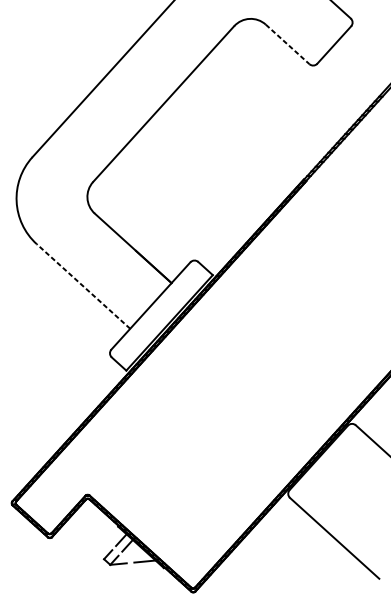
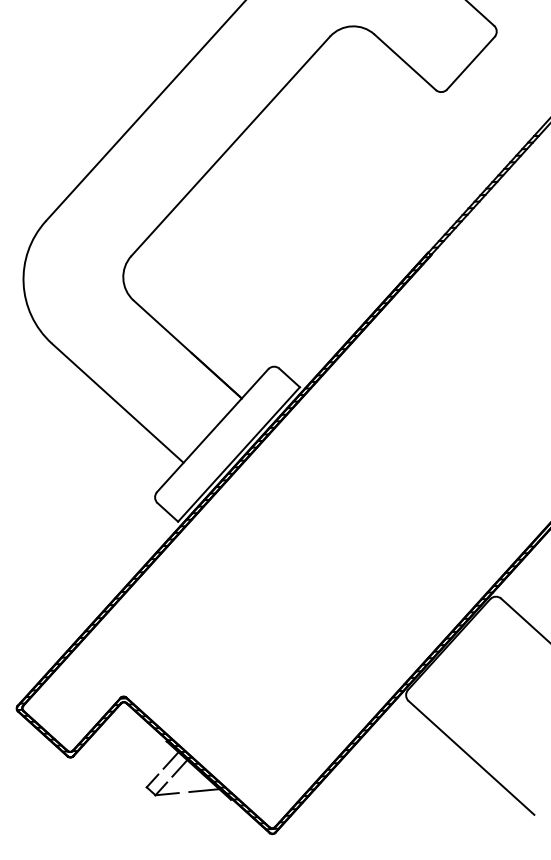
line: (287, 44) -> (405, 62), dashed -> solid
line: (83, 286) -> (117, 403), dashed -> solid

